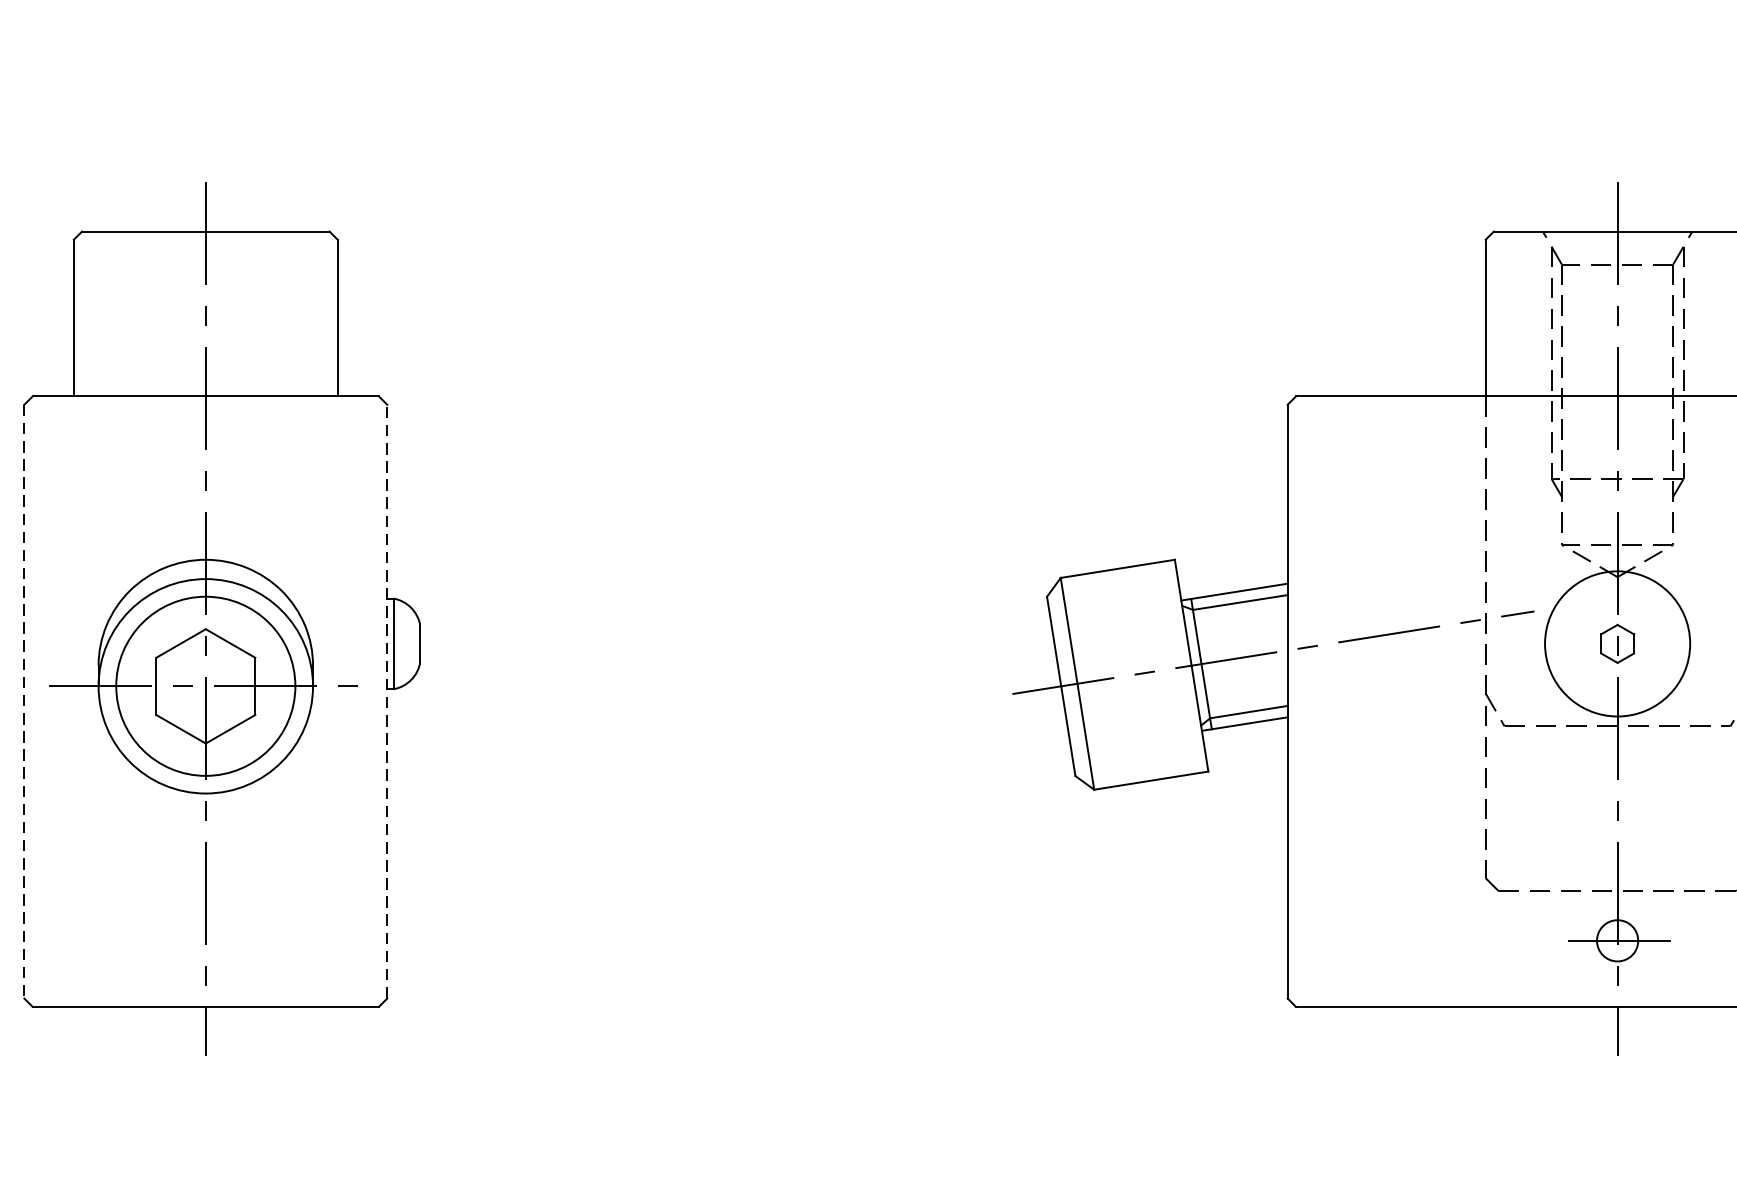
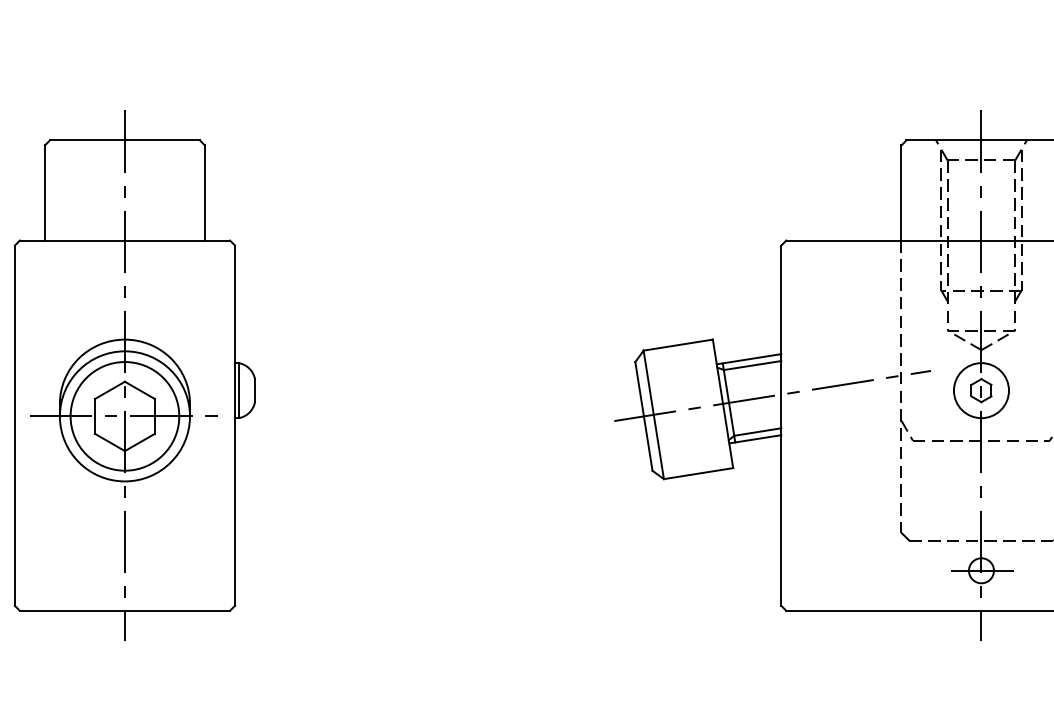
circle: (1616, 643) -> (980, 390), size x0.62
line: (388, 701) -> (235, 425), dashed -> solid
line: (23, 702) -> (14, 426), dashed -> solid

